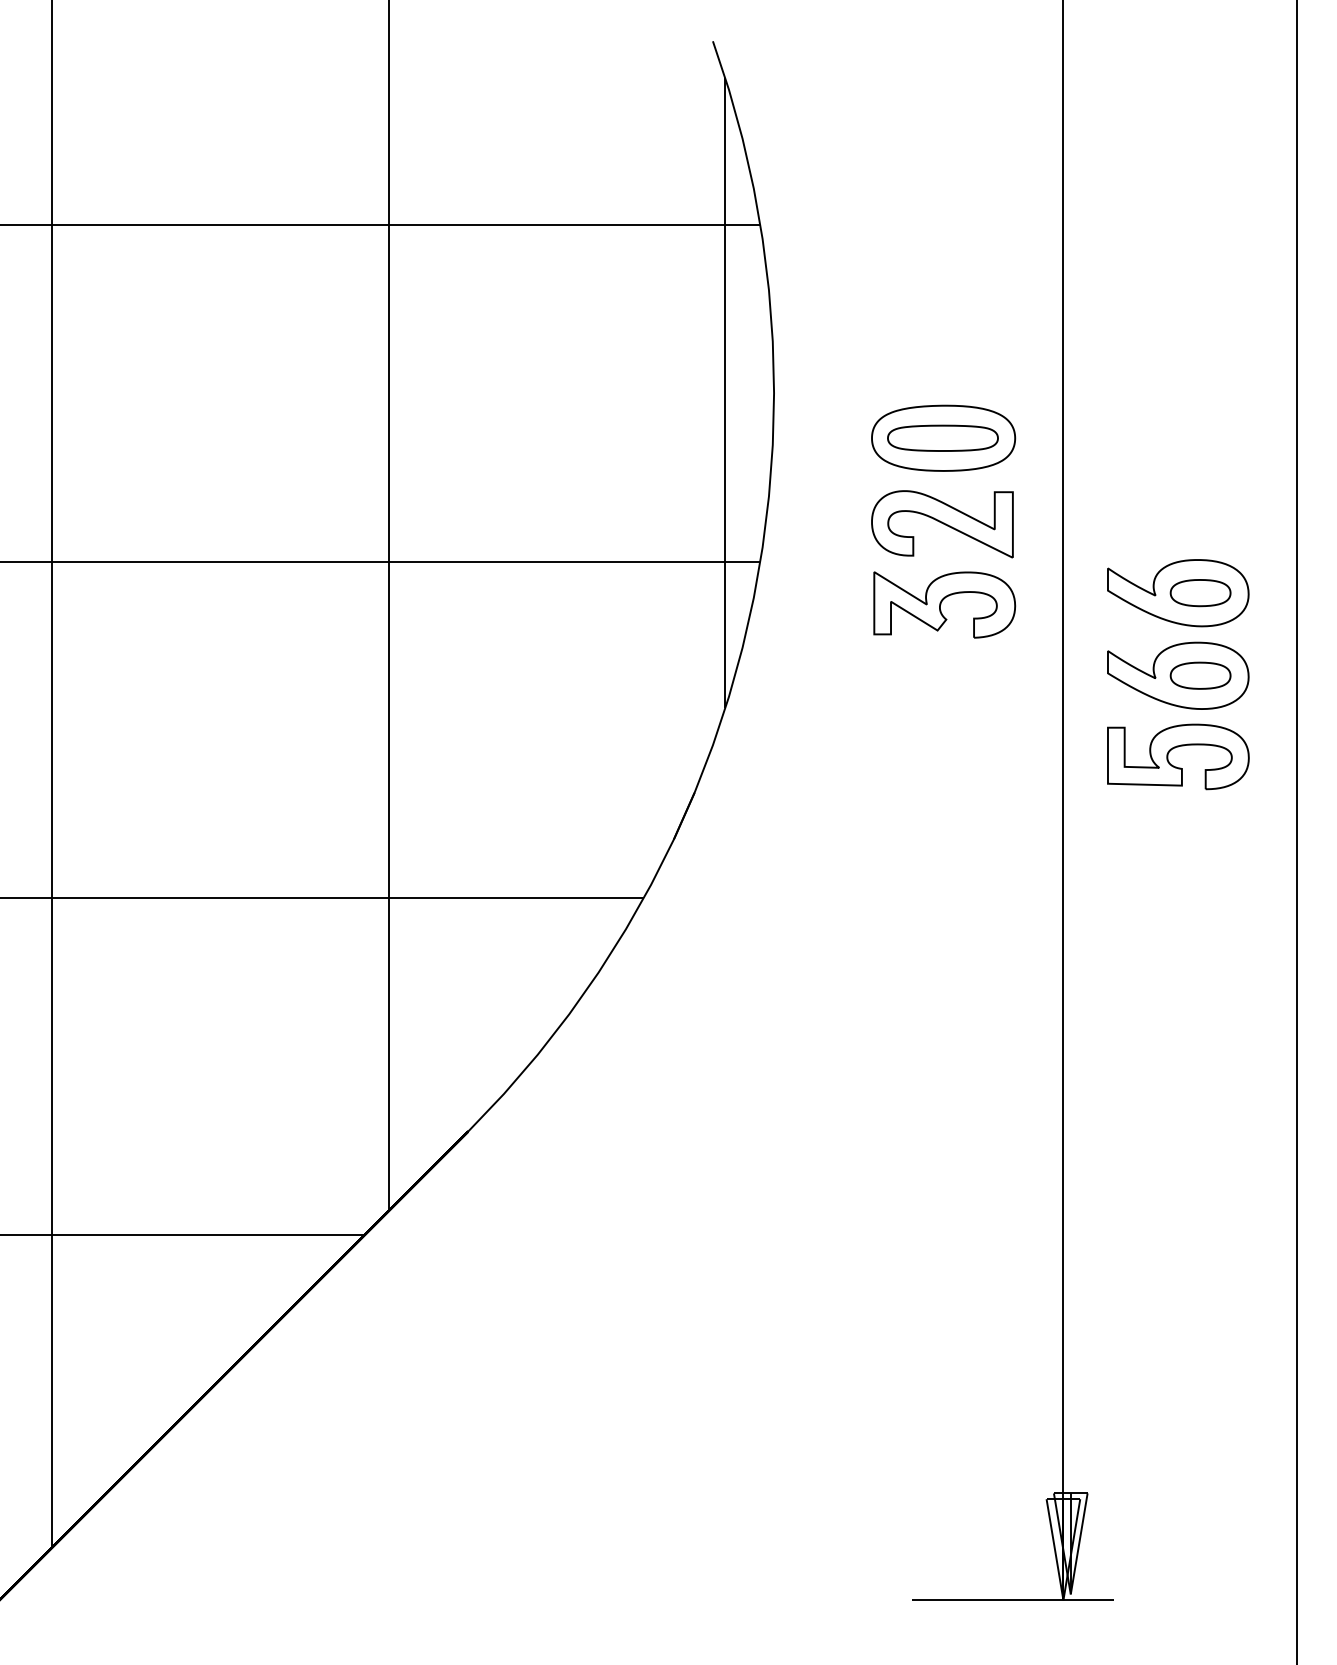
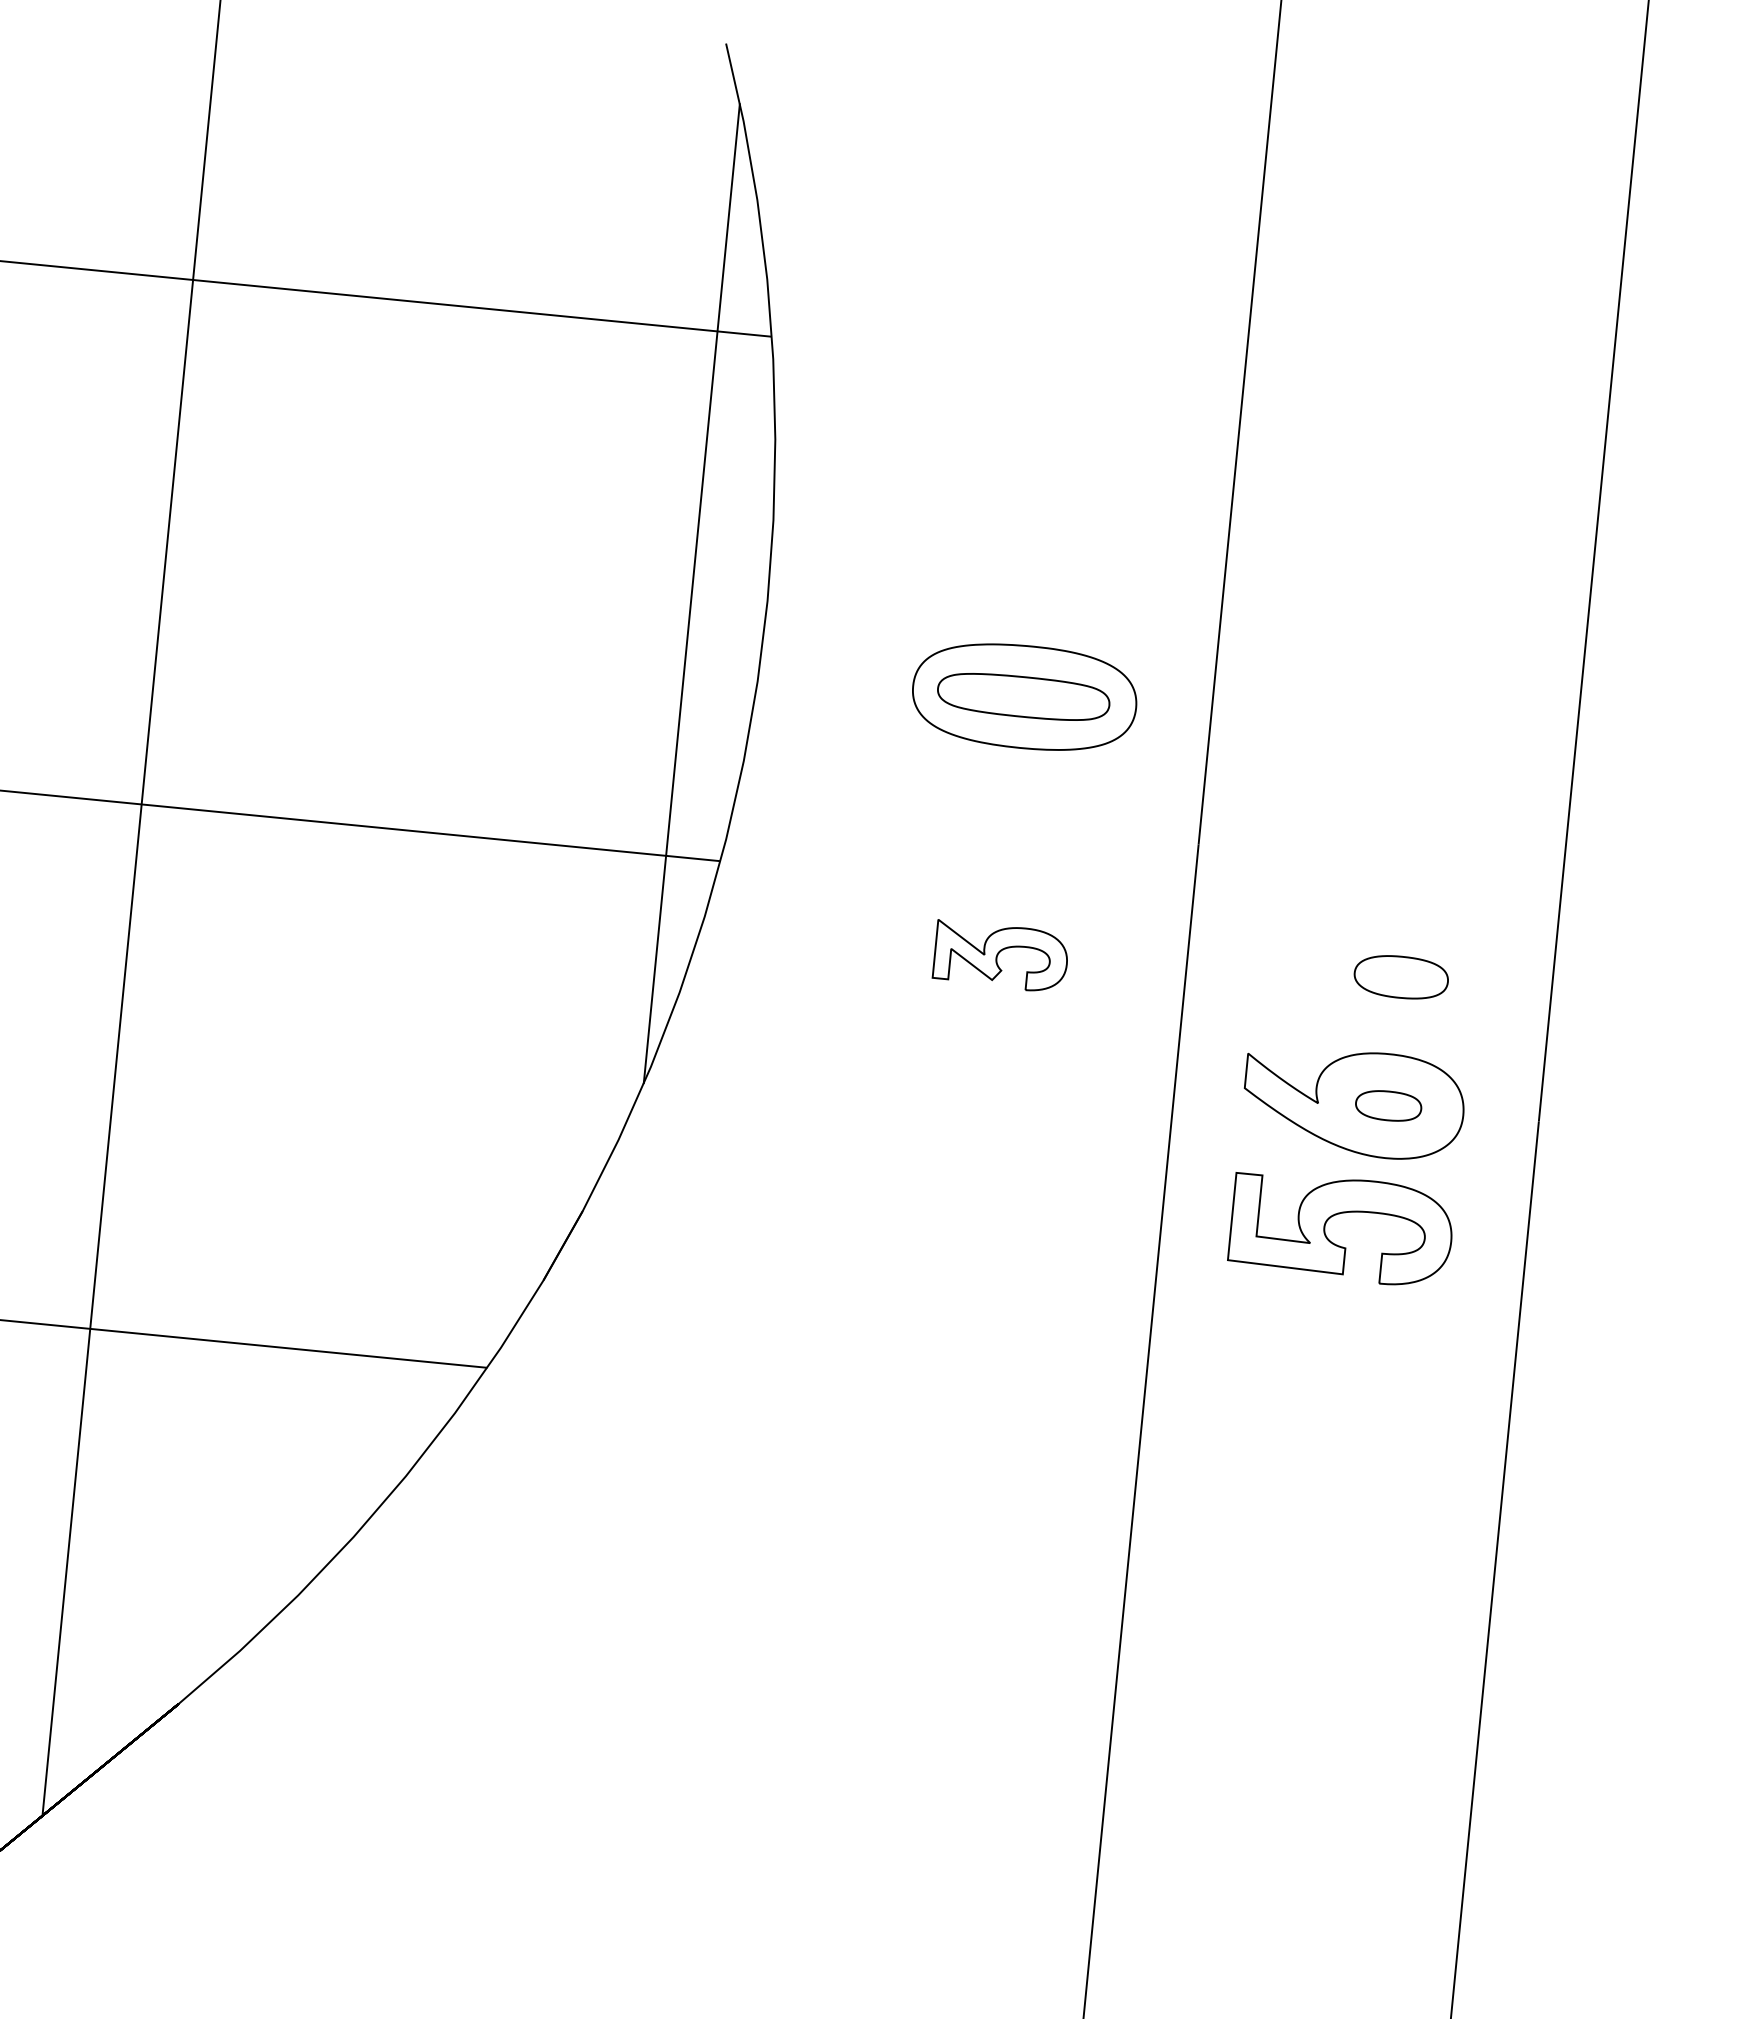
part: (942, 524) -> (1009, 831), removed
part: (1178, 593) -> (1366, 974), removed
part: (944, 604) -> (1000, 956), size x0.6
part: (1200, 675) -> (1388, 1105), size x0.7

